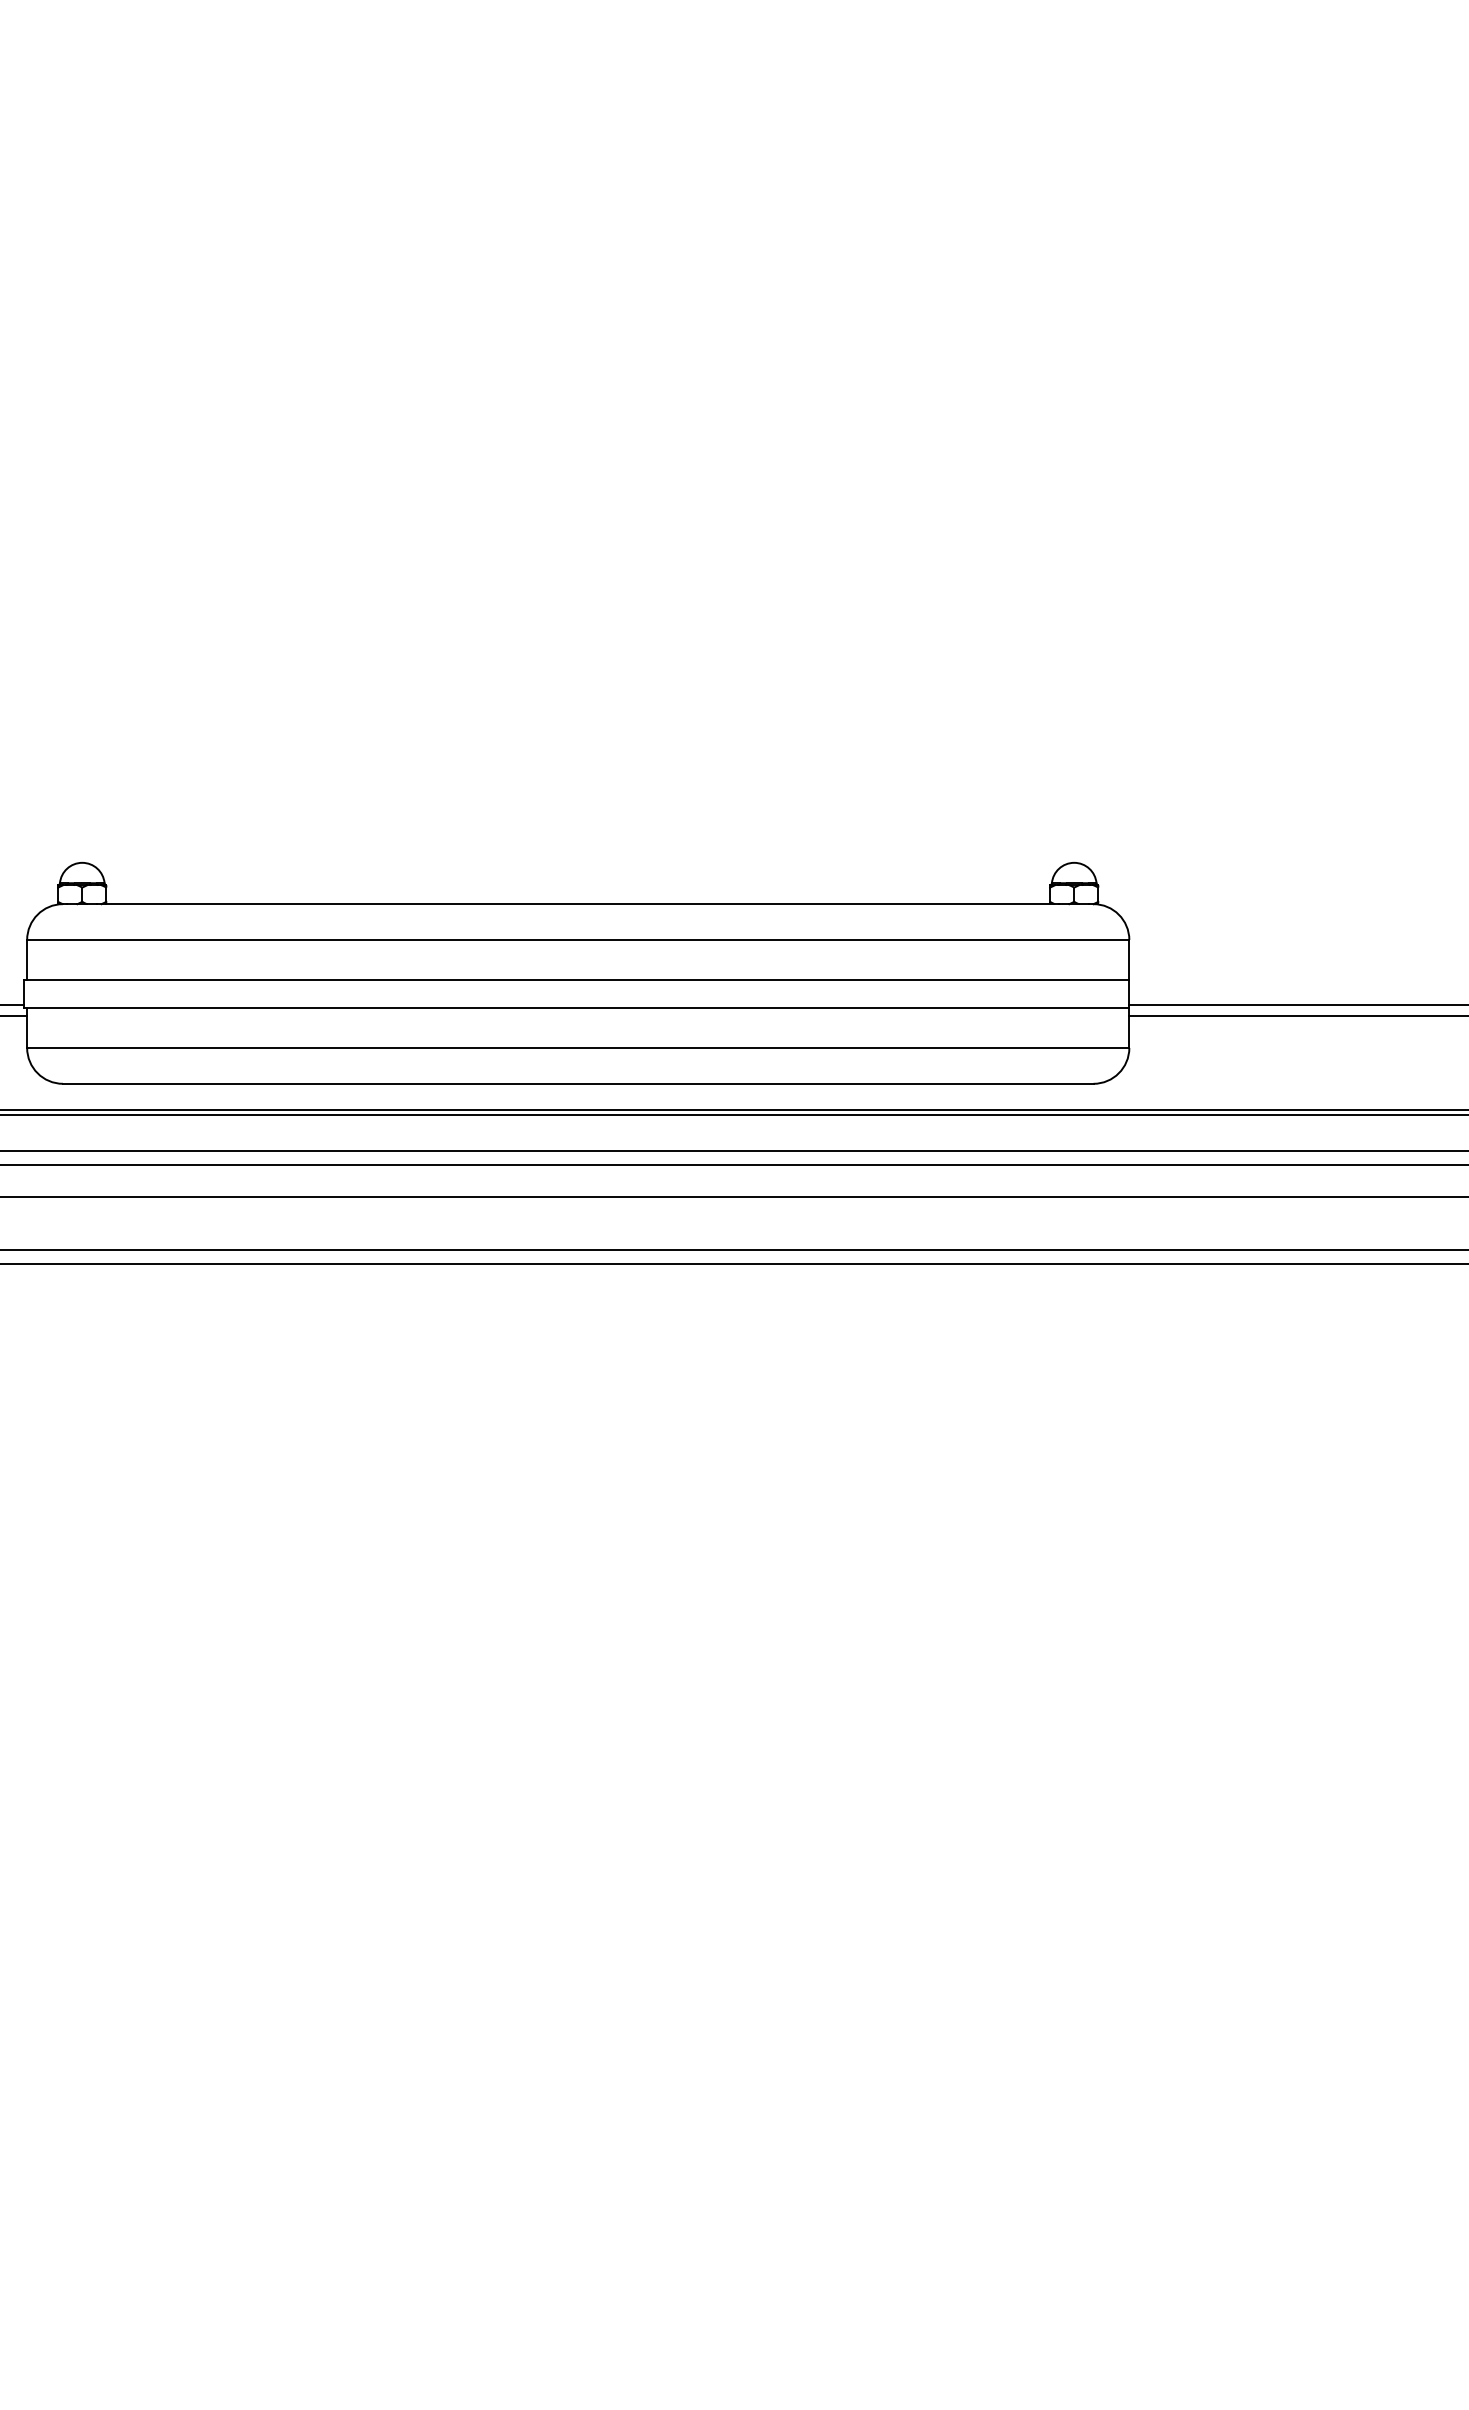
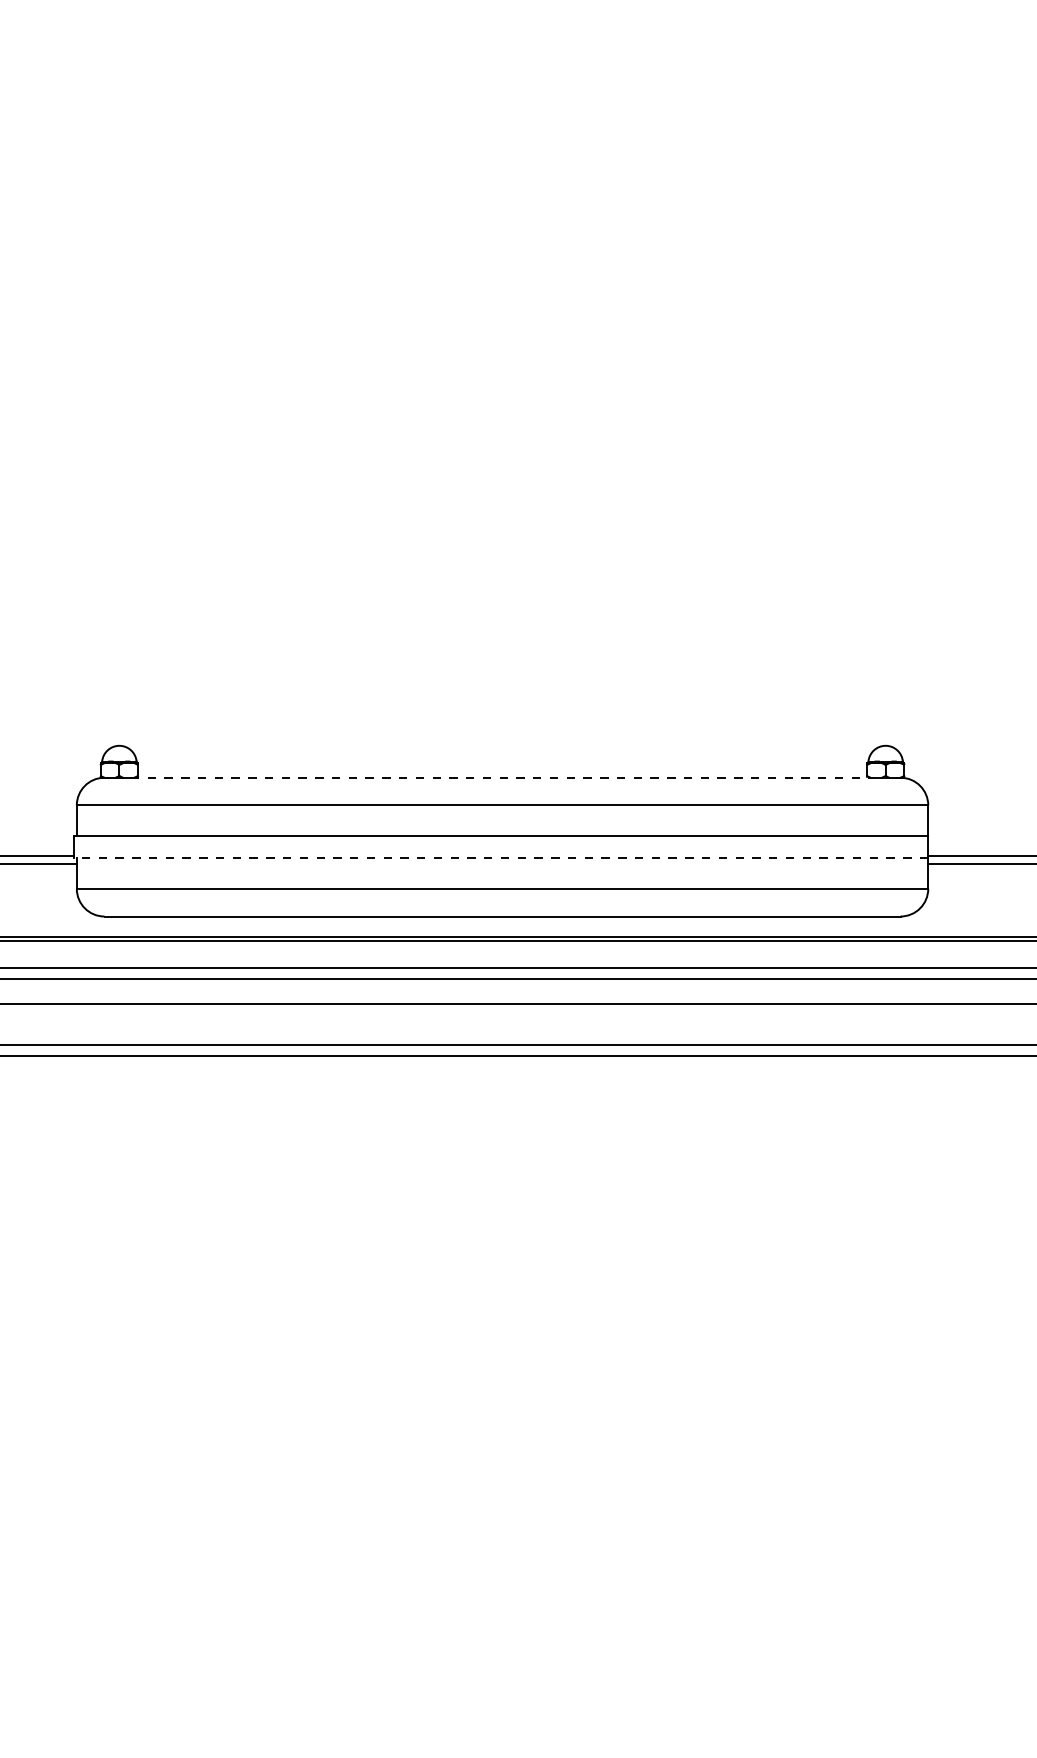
line: (578, 904) -> (502, 778), solid -> dashed
line: (576, 1007) -> (501, 857), solid -> dashed

